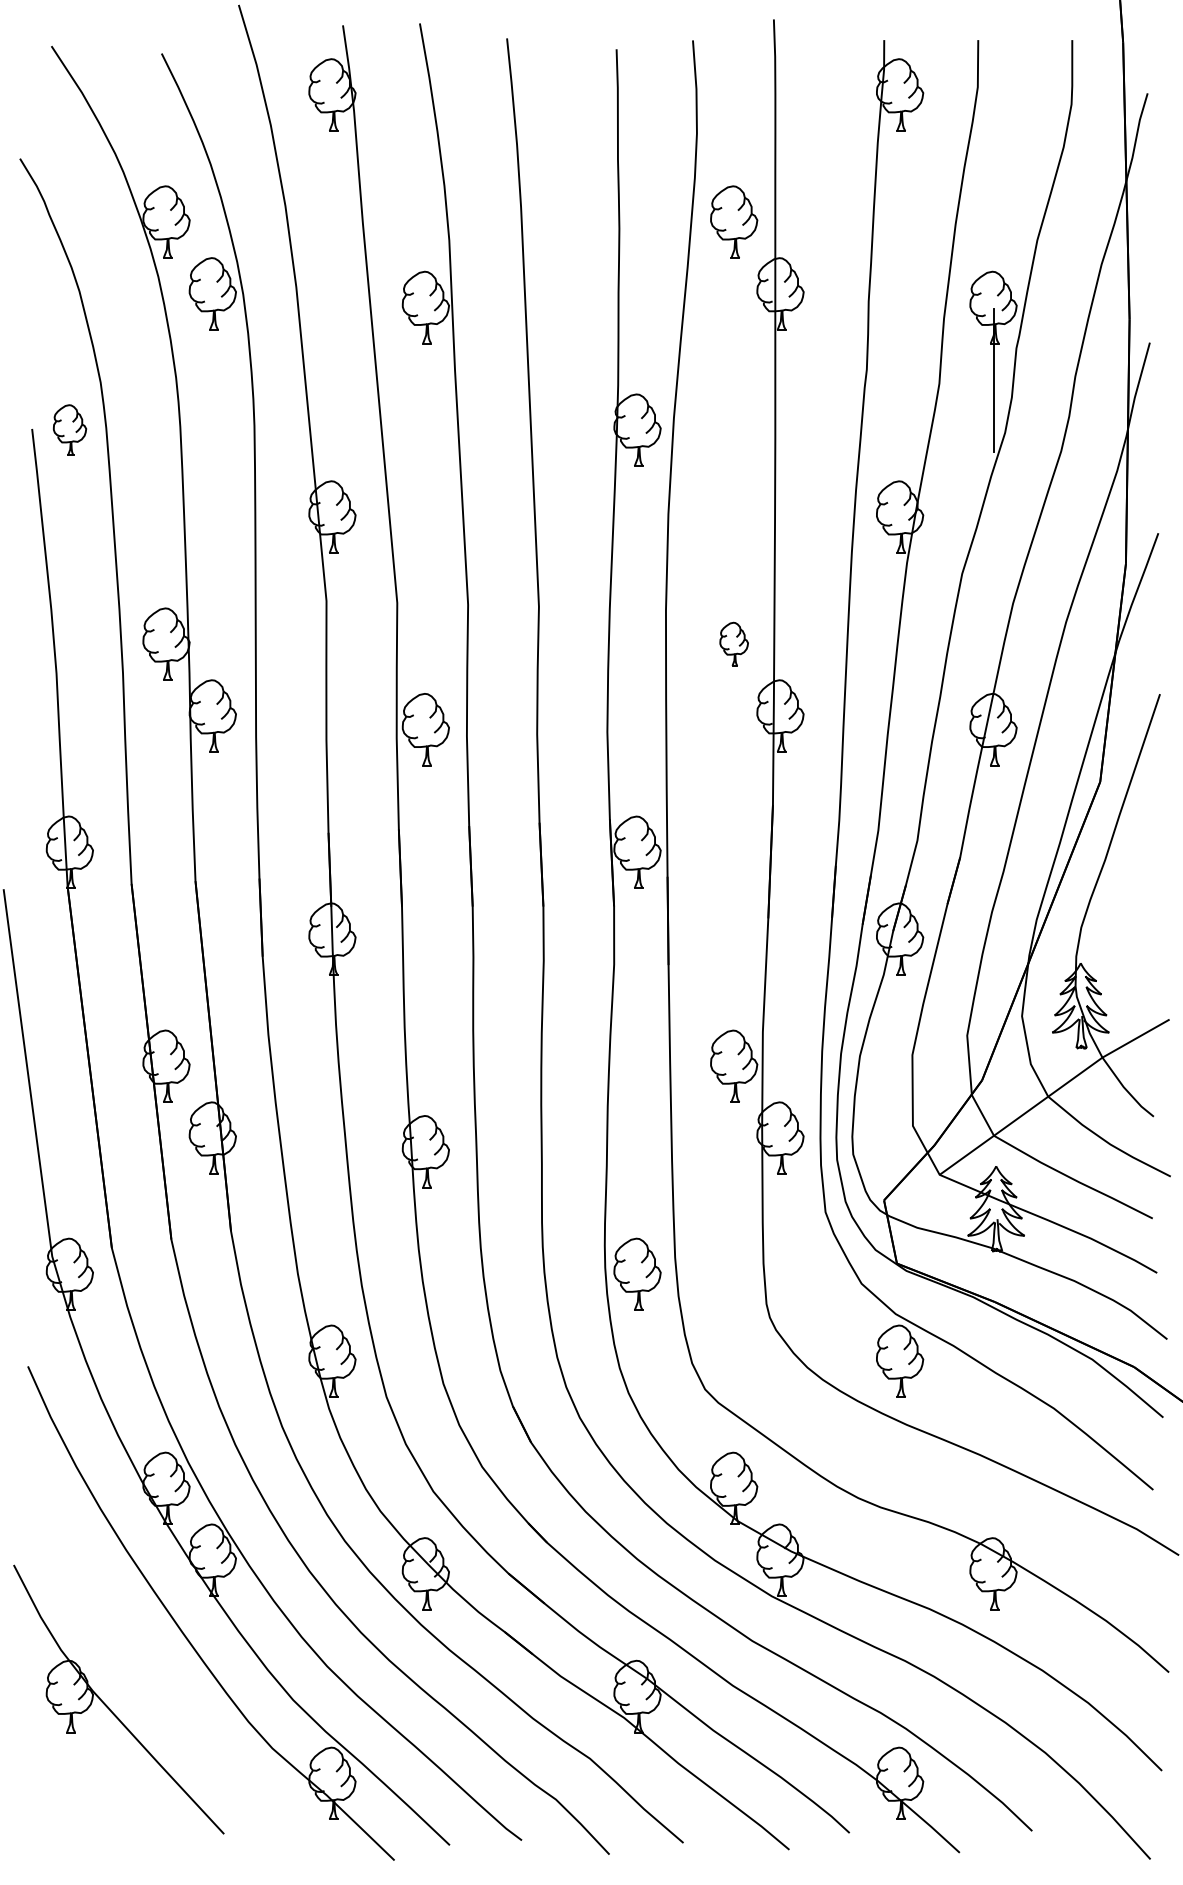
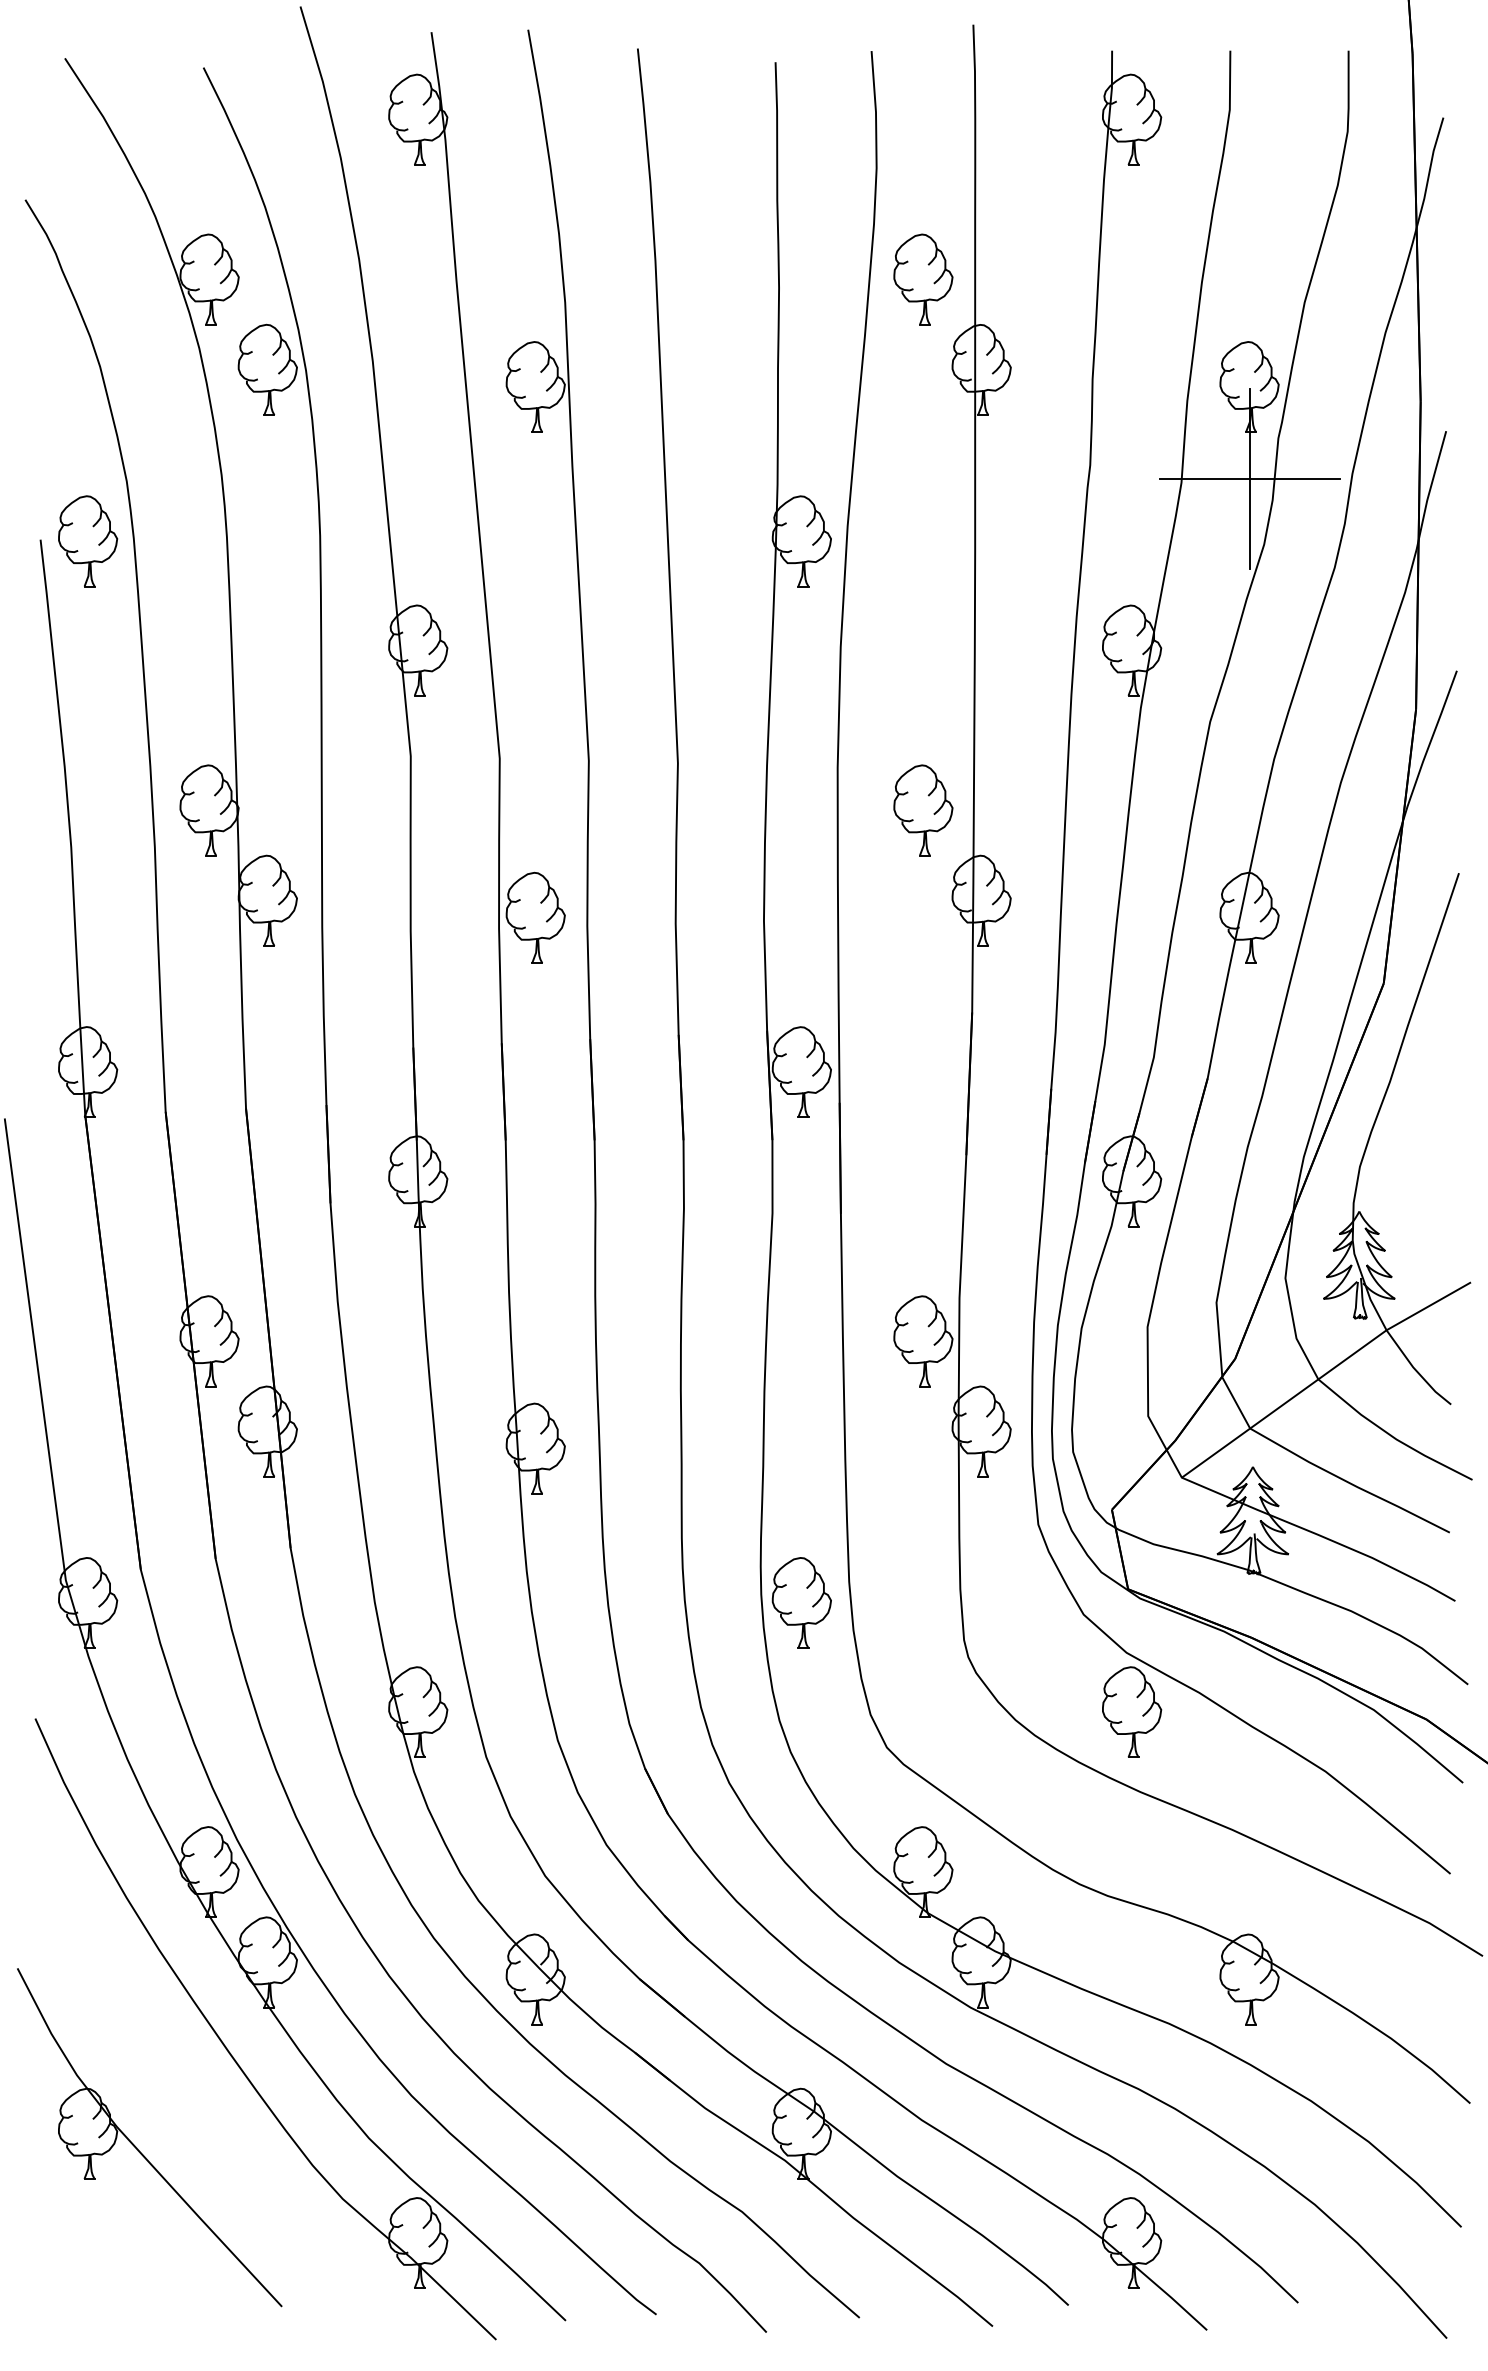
line: (994, 381) -> (1250, 479), added
part: (70, 430) -> (88, 541), size x1.43
part: (734, 644) -> (923, 810), size x1.67

